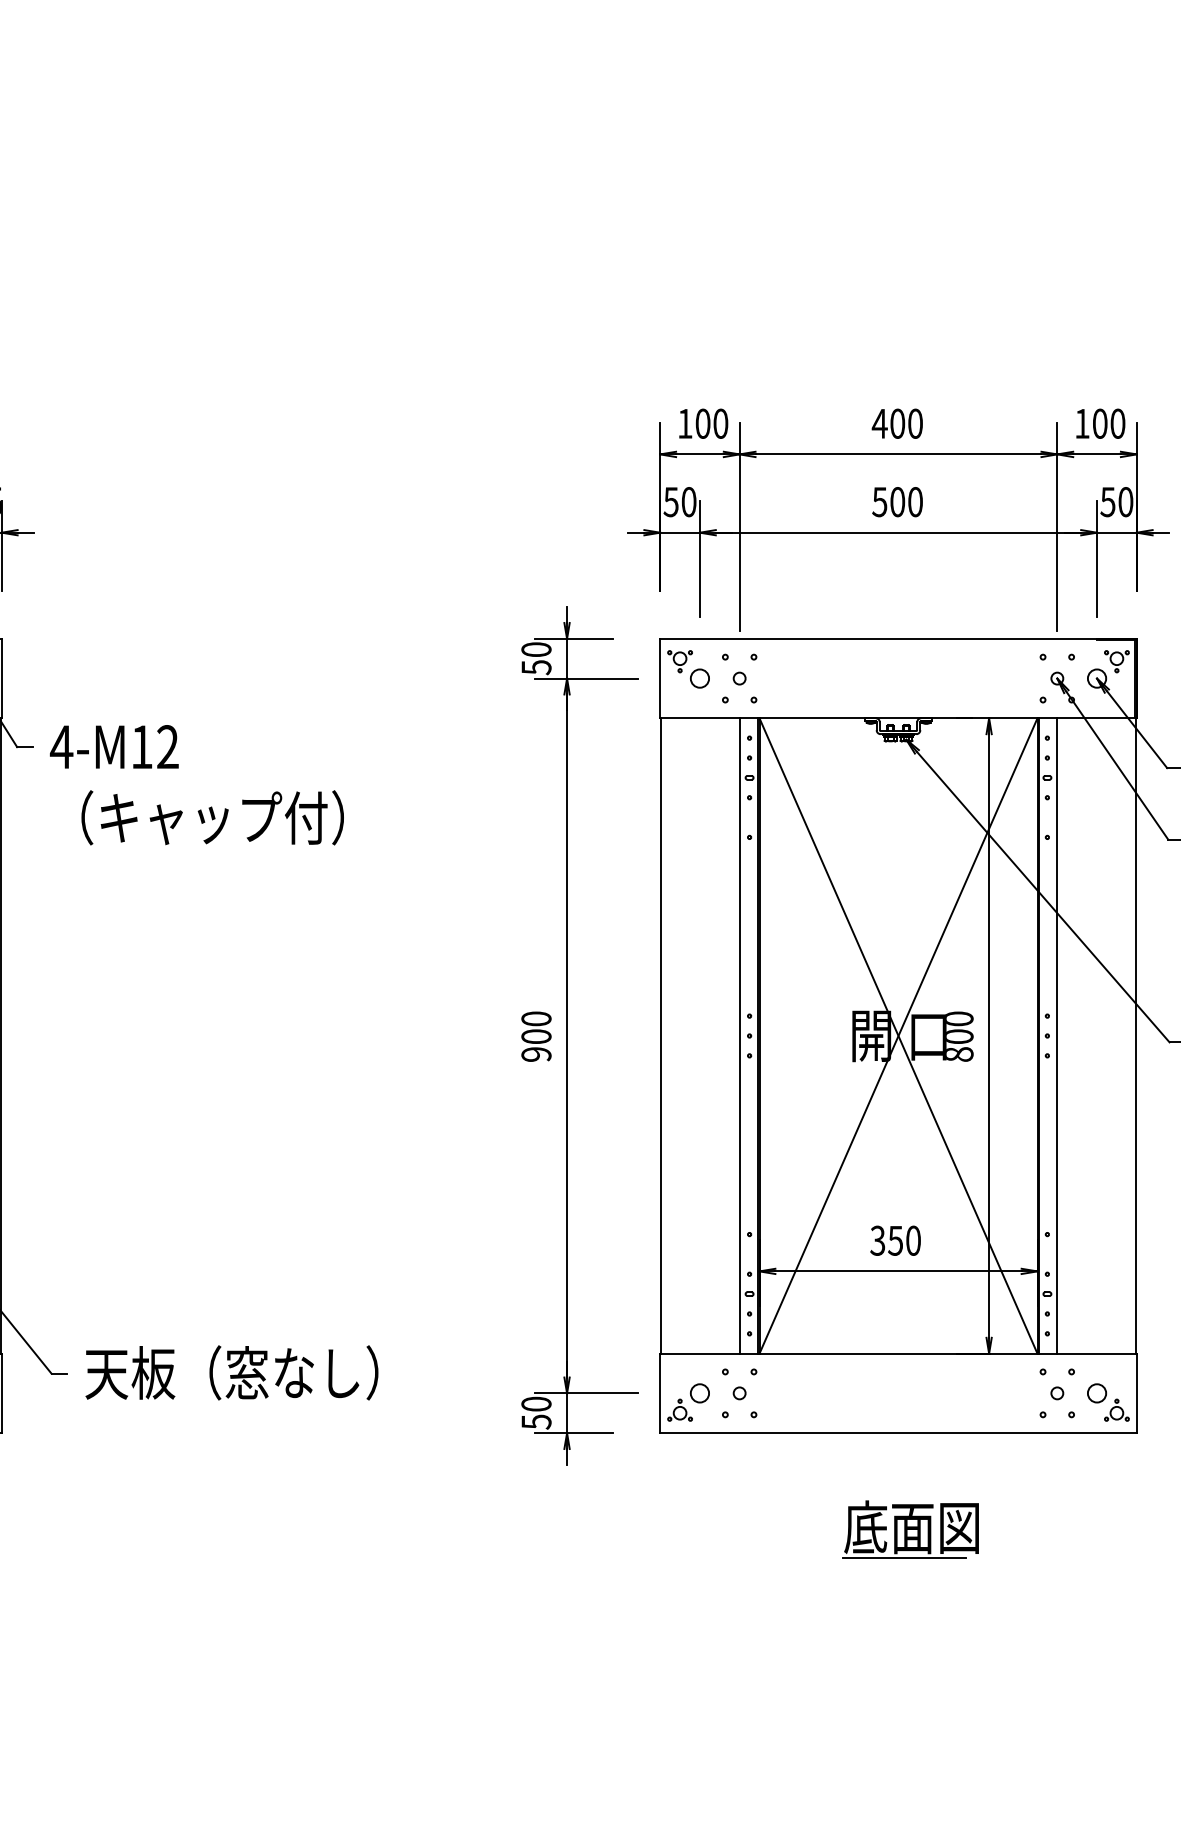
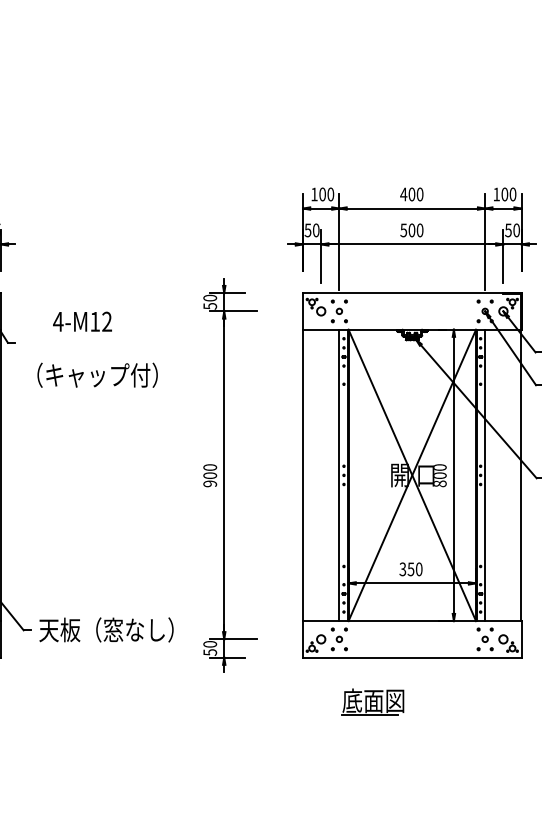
text: (114, 746) -> (82, 321), moved
part: (580, 1036) -> (230, 475), moved
part: (909, 1528) -> (372, 701), moved

